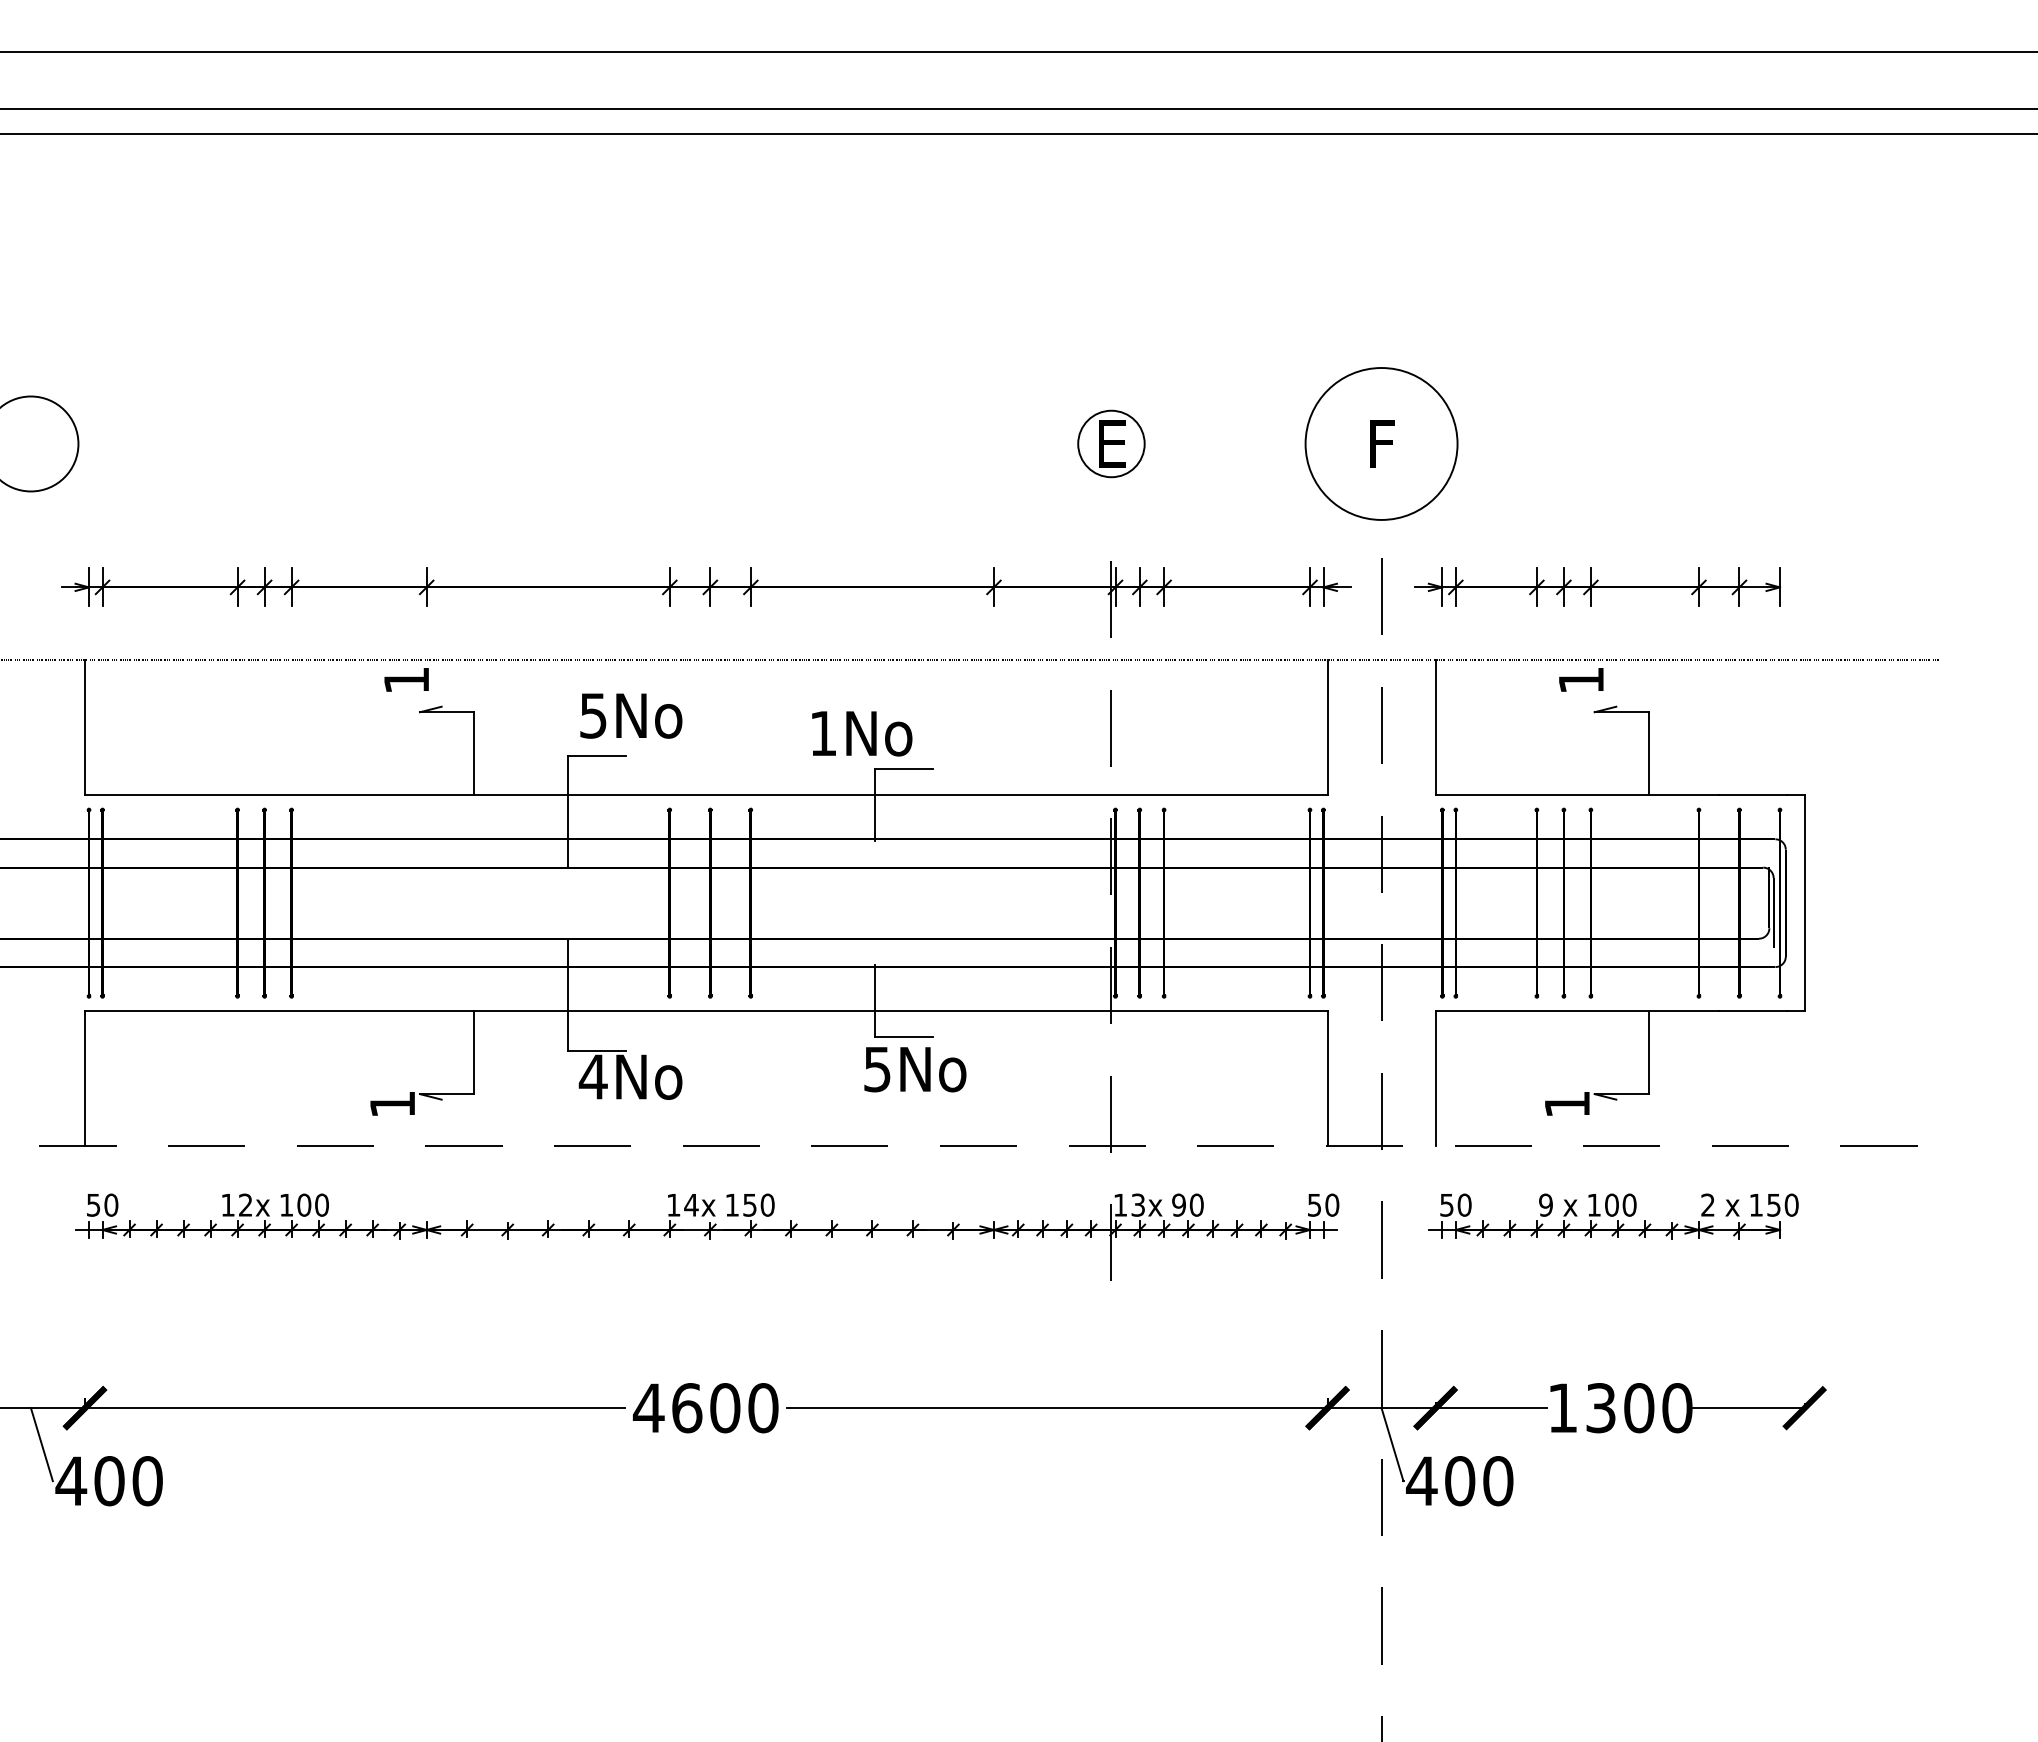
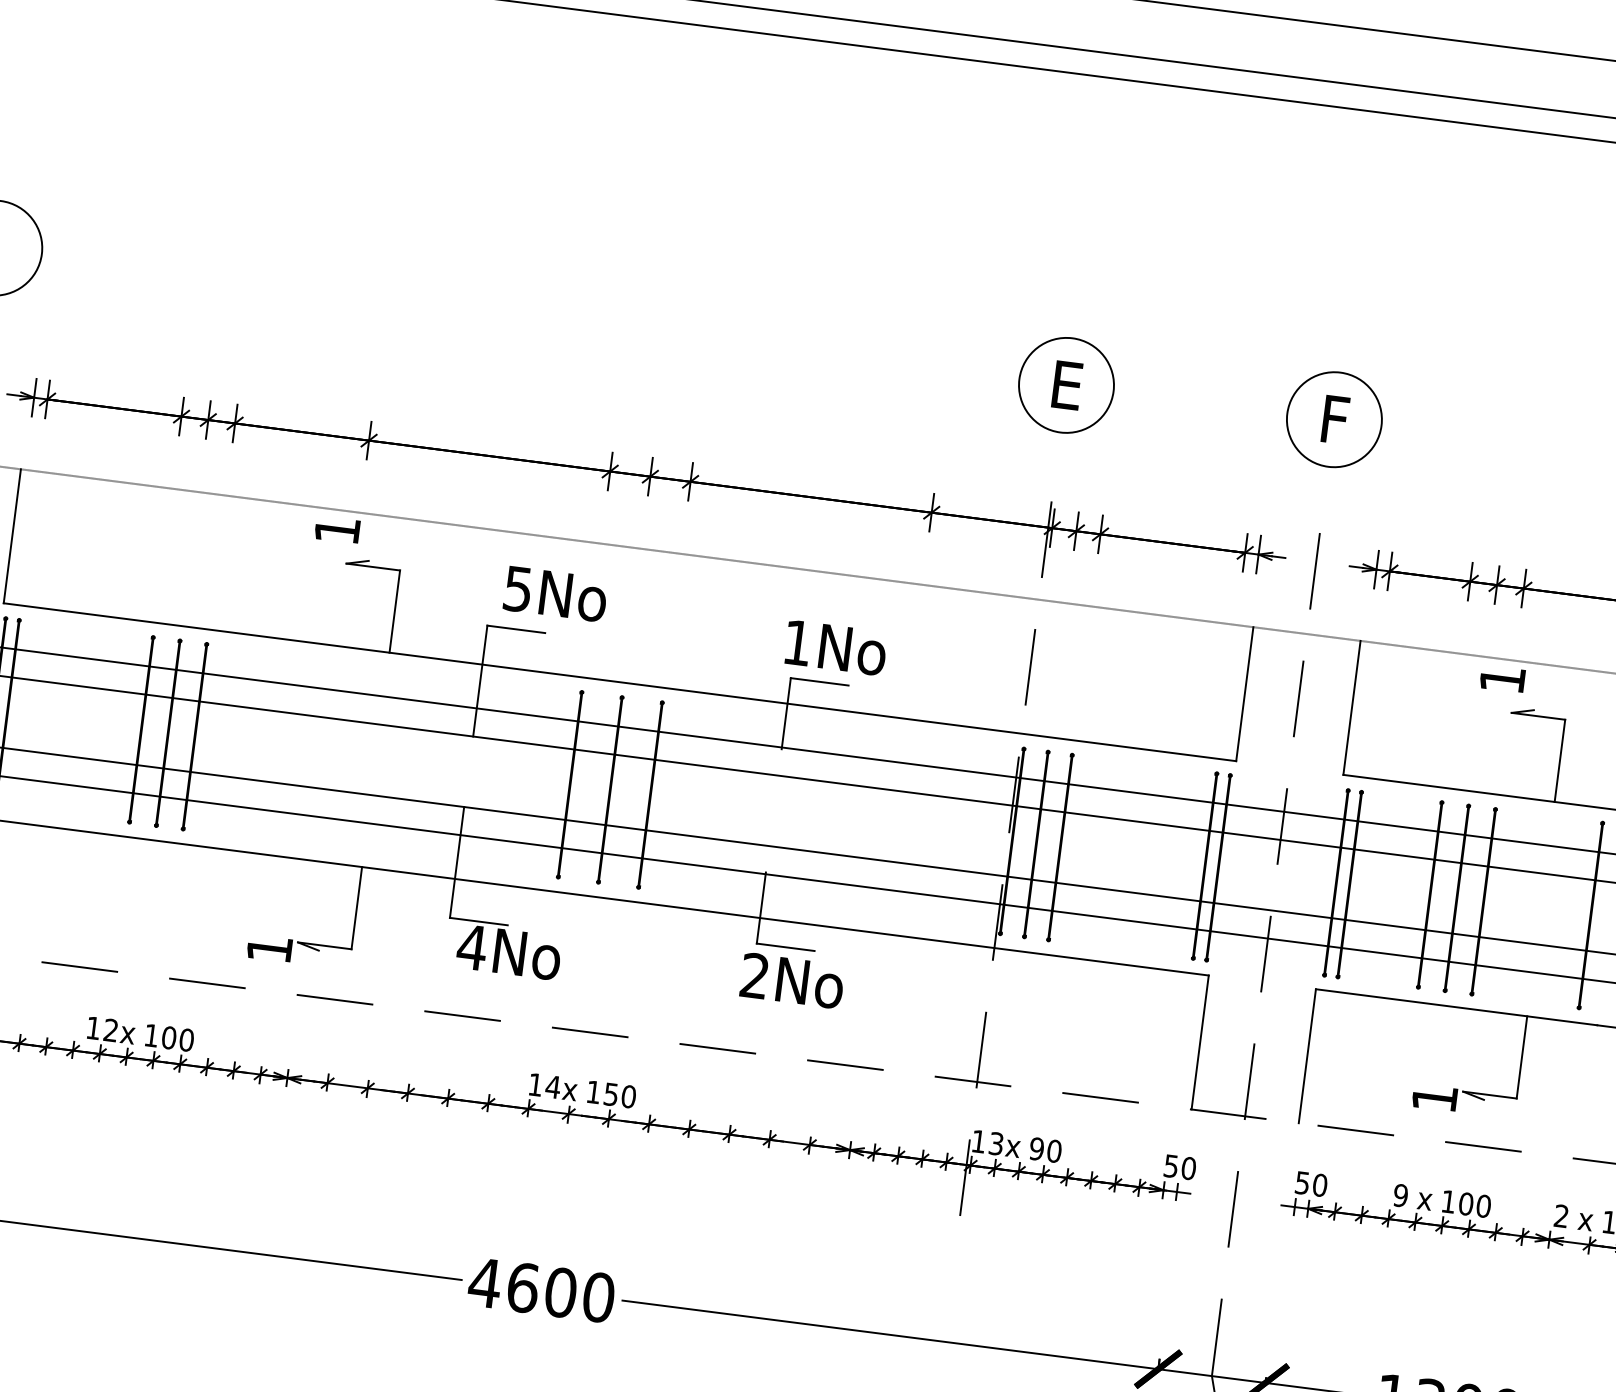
circle: (1110, 443) -> (1065, 384), size x1.43
circle: (1381, 443) -> (1334, 419), size x0.62
text: (862, 733) -> (836, 647), moved
text: (877, 1069) -> (754, 976), 5No -> 2No

